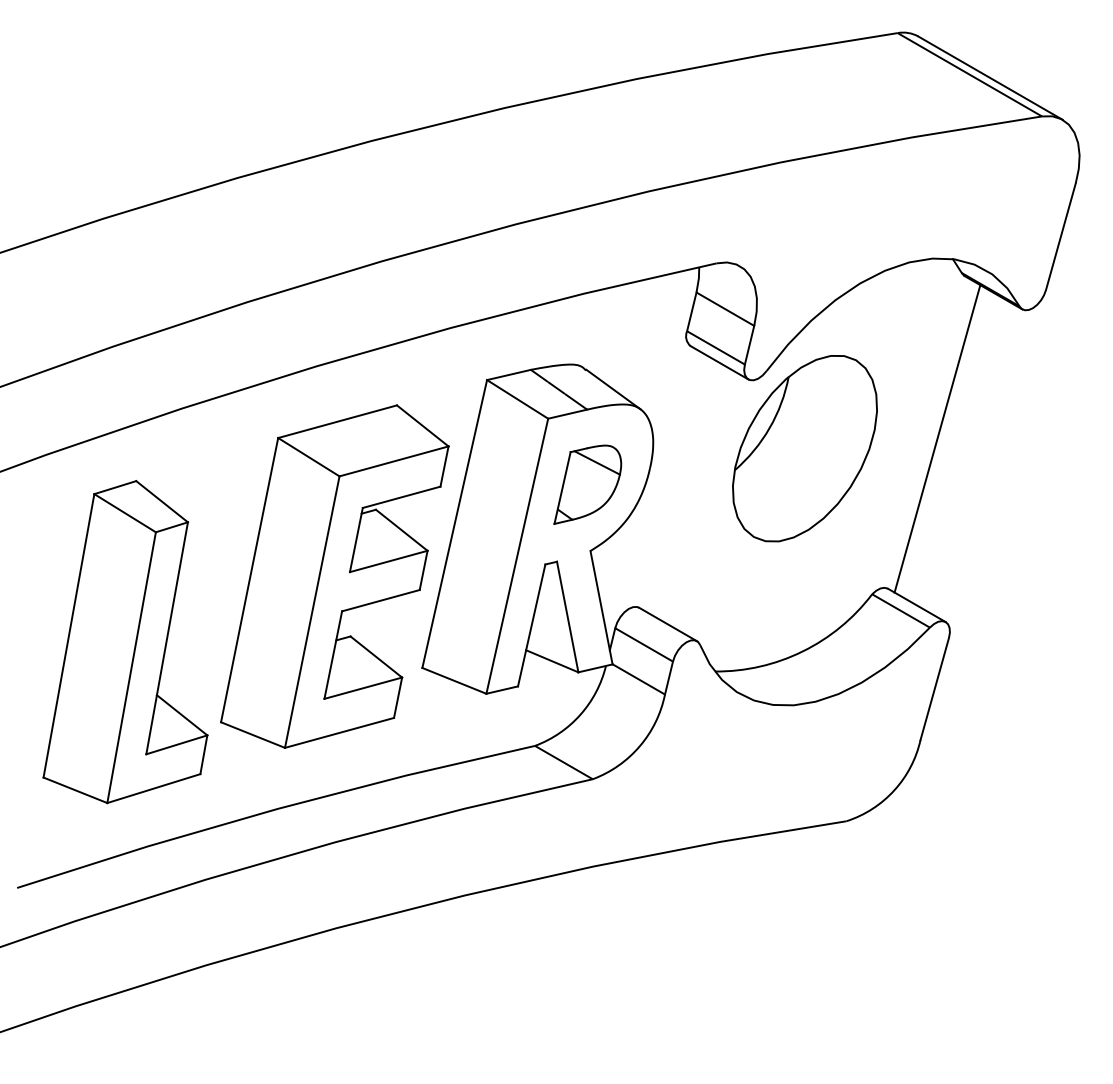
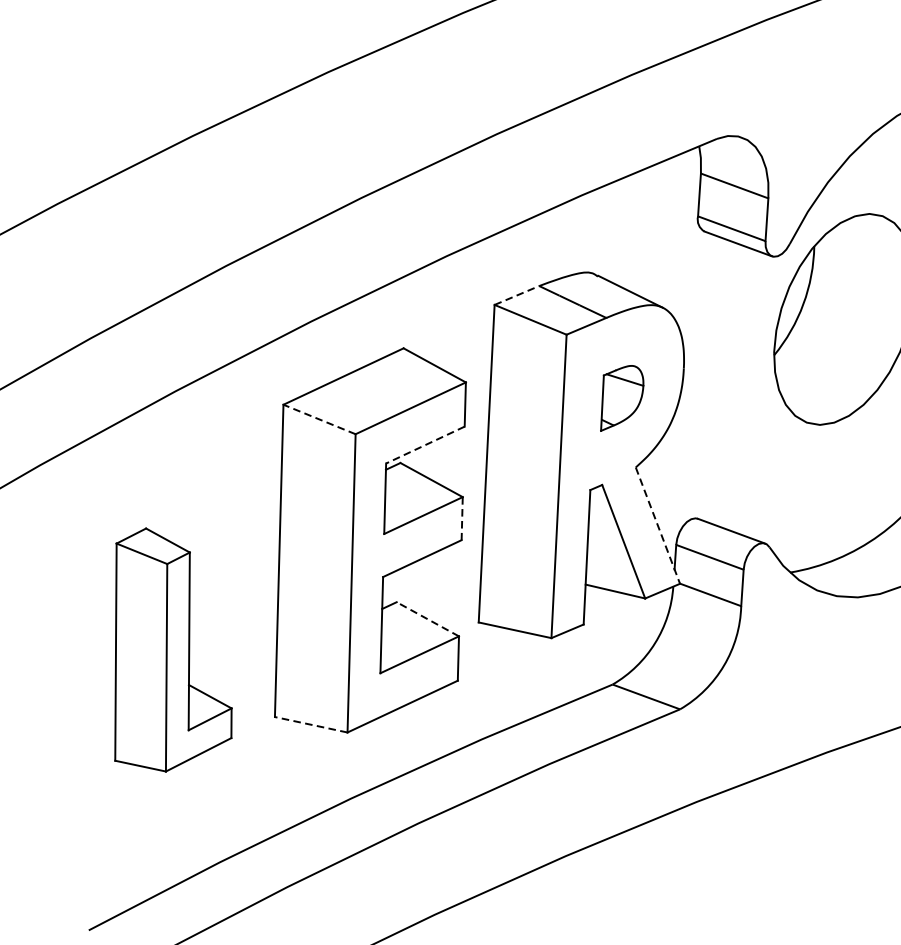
line: (509, 374) -> (517, 294), solid -> dashed
line: (308, 456) -> (319, 418), solid -> dashed
part: (587, 484) -> (620, 397), size x0.7
line: (401, 497) -> (425, 445), solid -> dashed
line: (423, 570) -> (462, 518), solid -> dashed
line: (601, 607) -> (657, 525), solid -> dashed
part: (125, 642) -> (158, 649), size x0.7
line: (376, 657) -> (428, 619), solid -> dashed
line: (252, 734) -> (310, 724), solid -> dashed

